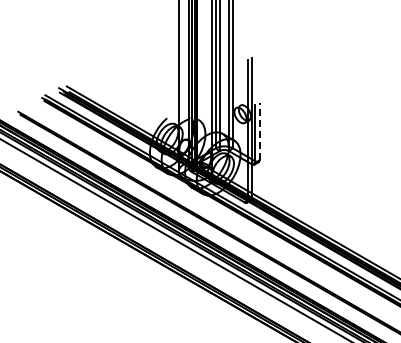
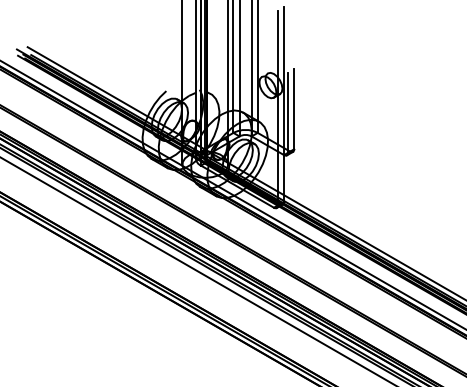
line: (259, 131) -> (294, 109), dashed -> solid

